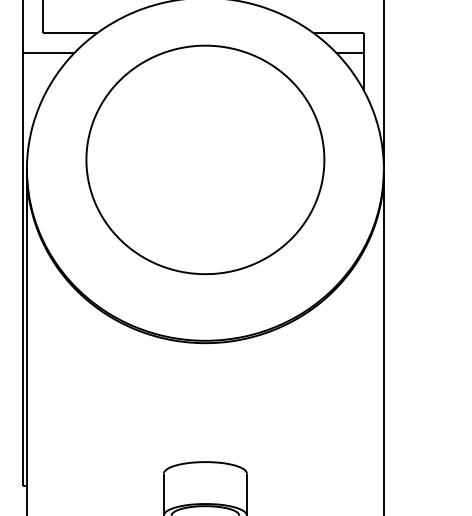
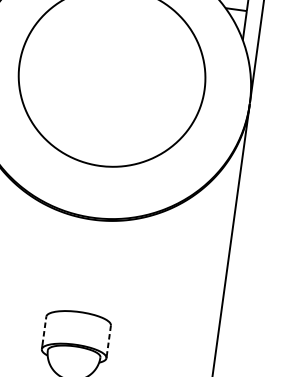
line: (163, 491) -> (44, 330), solid -> dashed
line: (246, 492) -> (108, 340), solid -> dashed

